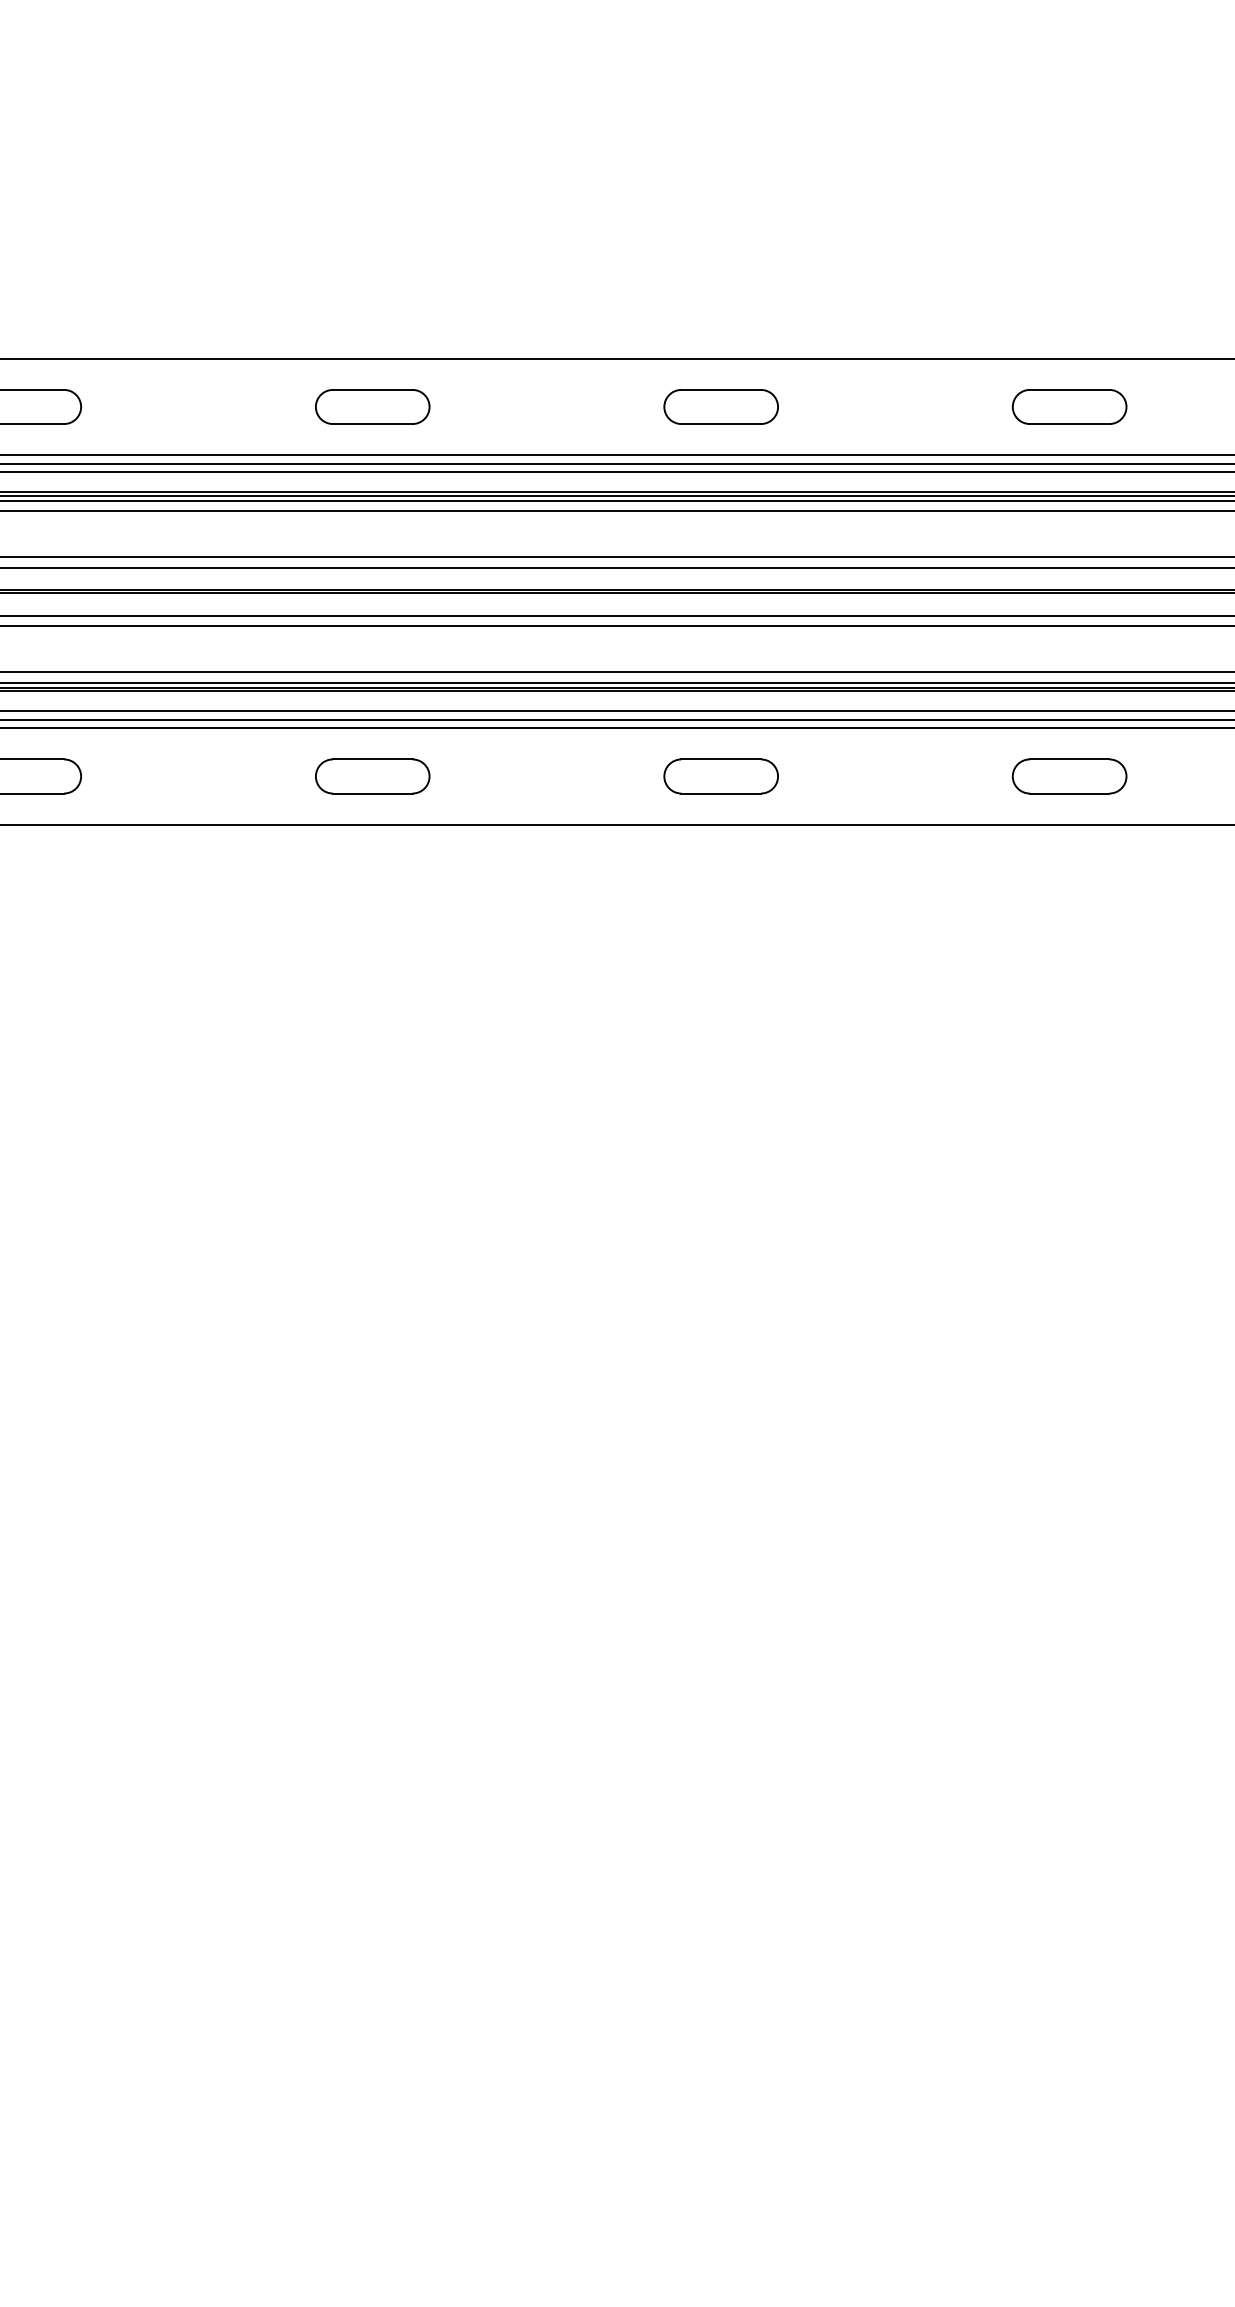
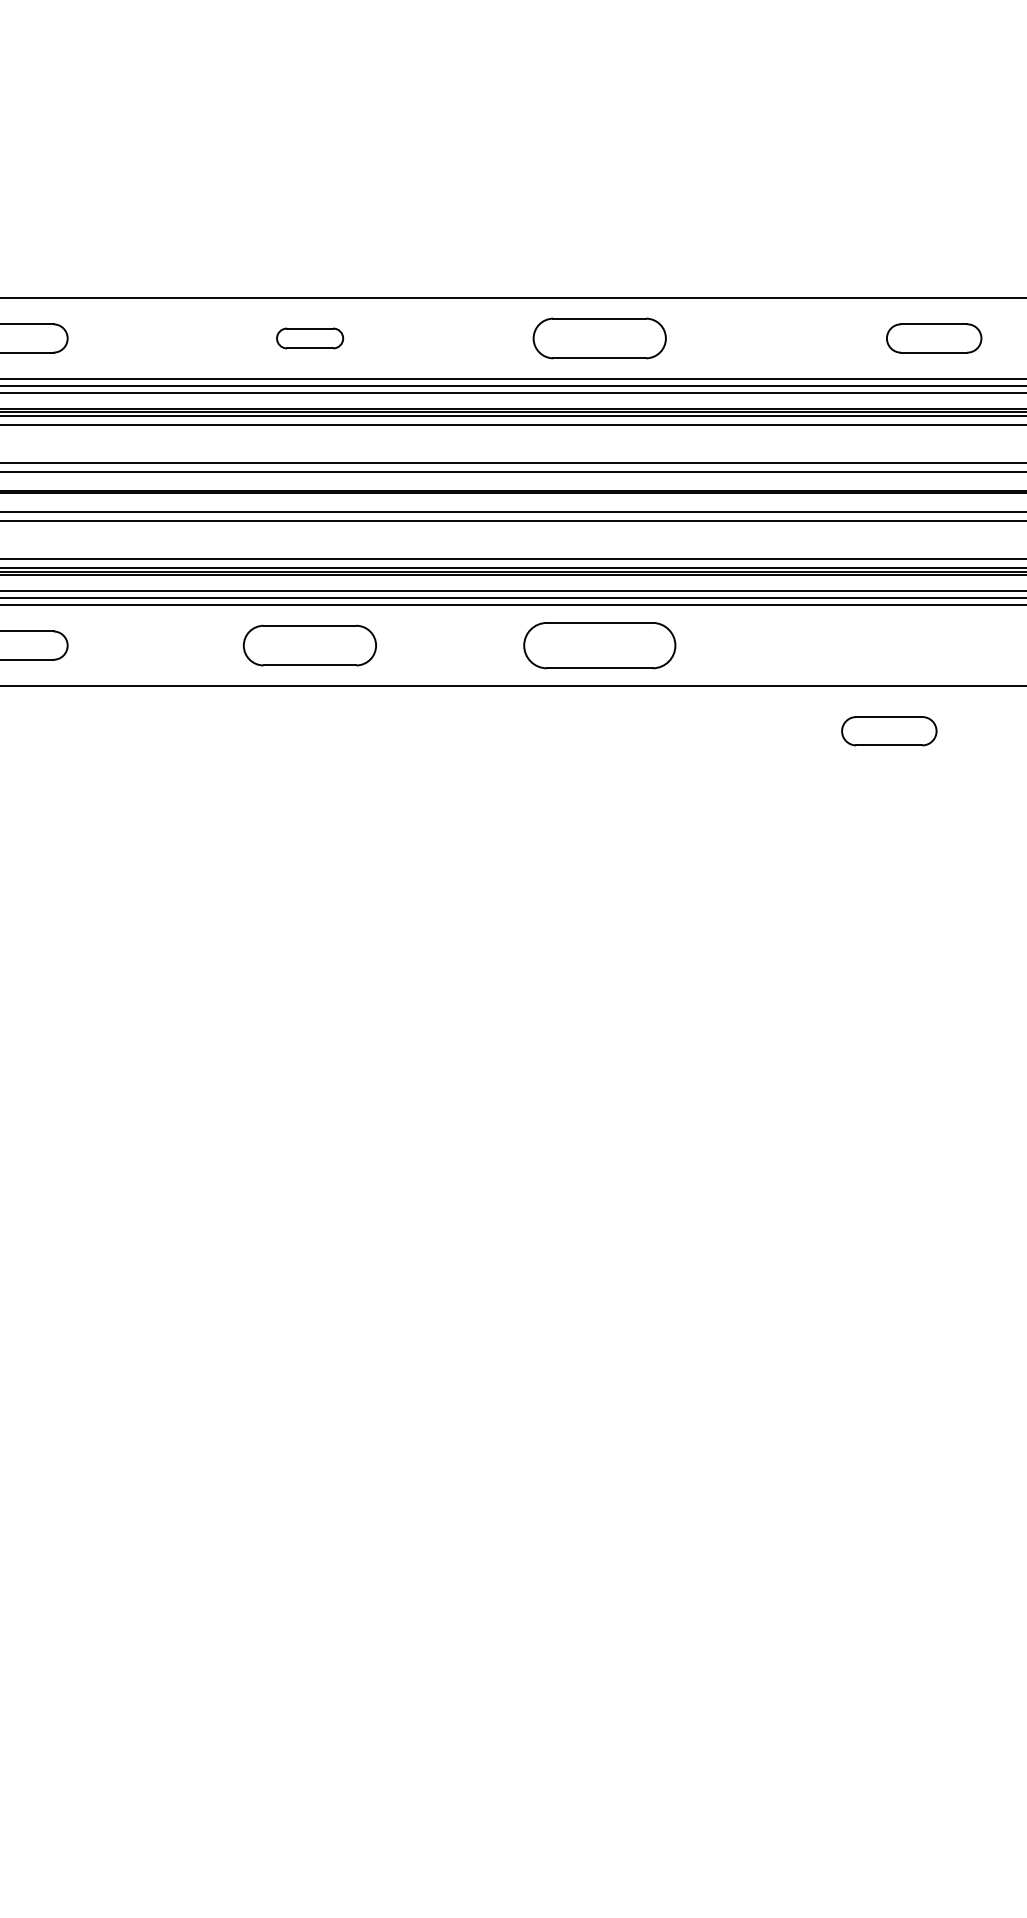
part: (372, 406) -> (309, 338), size x0.7
part: (720, 406) -> (599, 338), size x1.4
part: (1069, 406) -> (934, 338), moved
part: (372, 776) -> (309, 645), size x1.4
part: (720, 776) -> (599, 645), size x1.6
part: (1069, 776) -> (889, 731), moved

